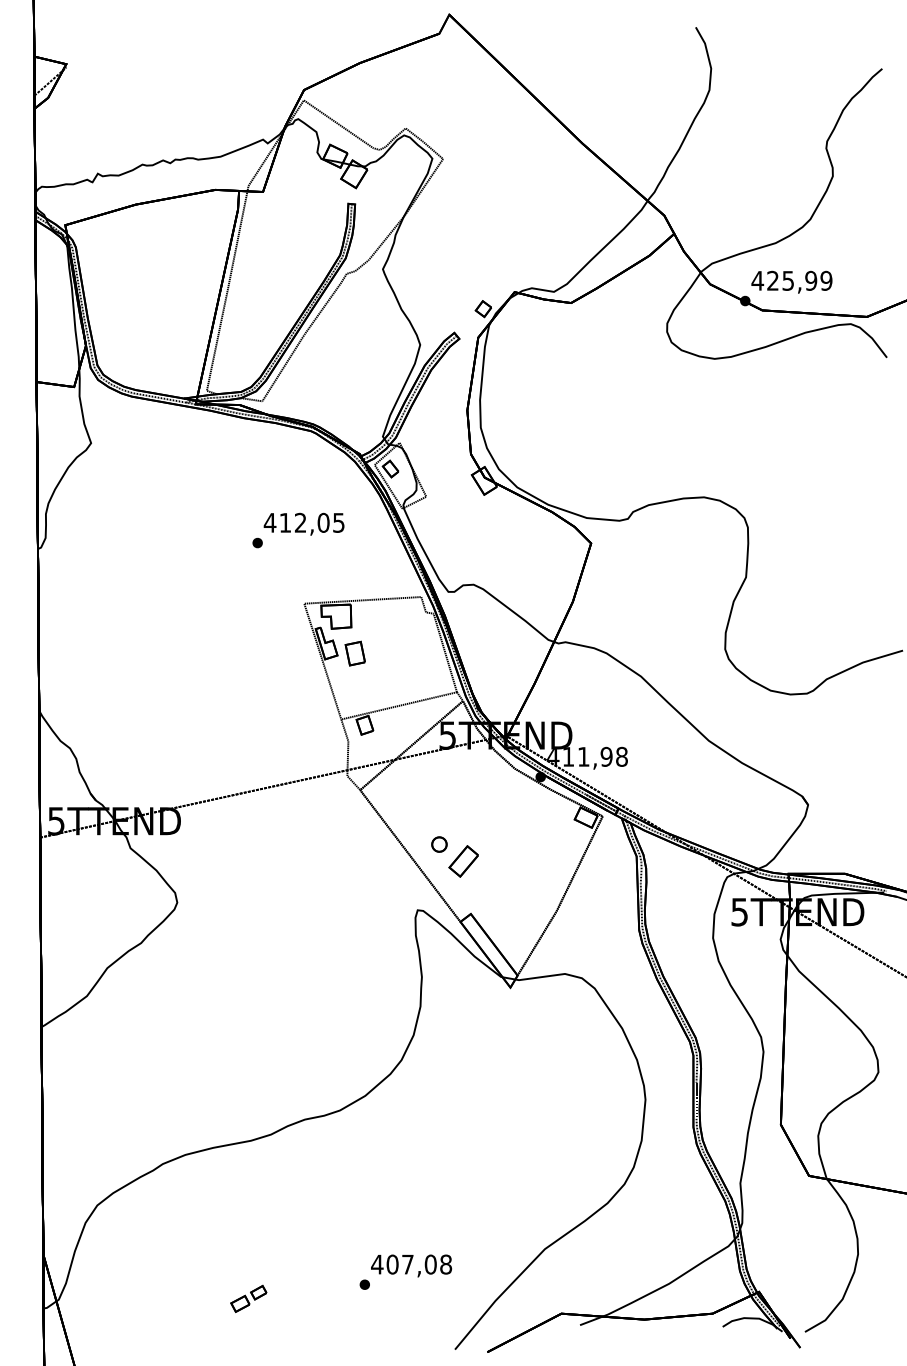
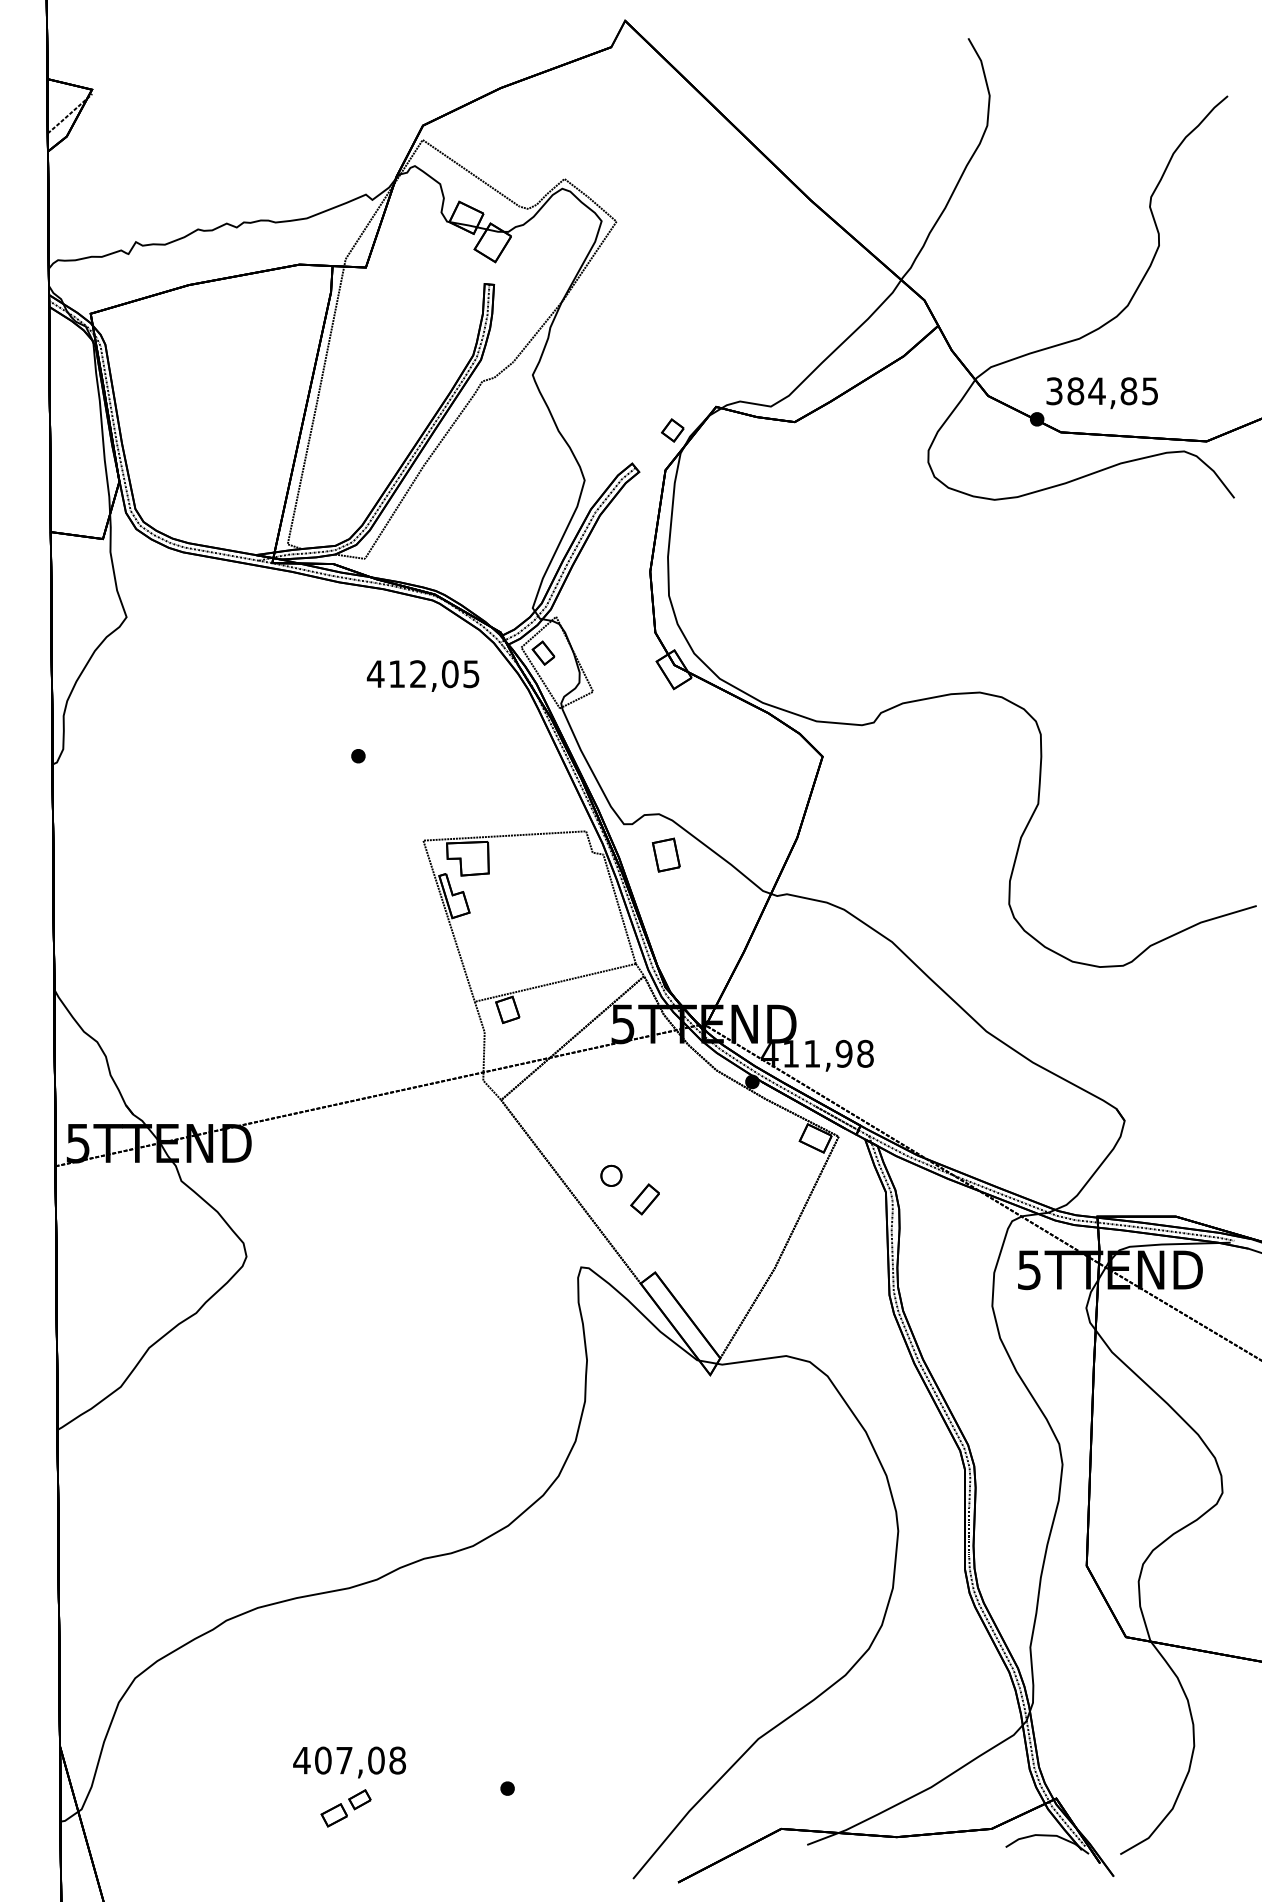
text: (791, 281) -> (1101, 391), 425,99 -> 384,85
text: (303, 523) -> (422, 675), moved
part: (354, 653) -> (665, 854), moved
part: (463, 861) -> (644, 1199), size x0.7
text: (411, 1265) -> (349, 1762), moved

